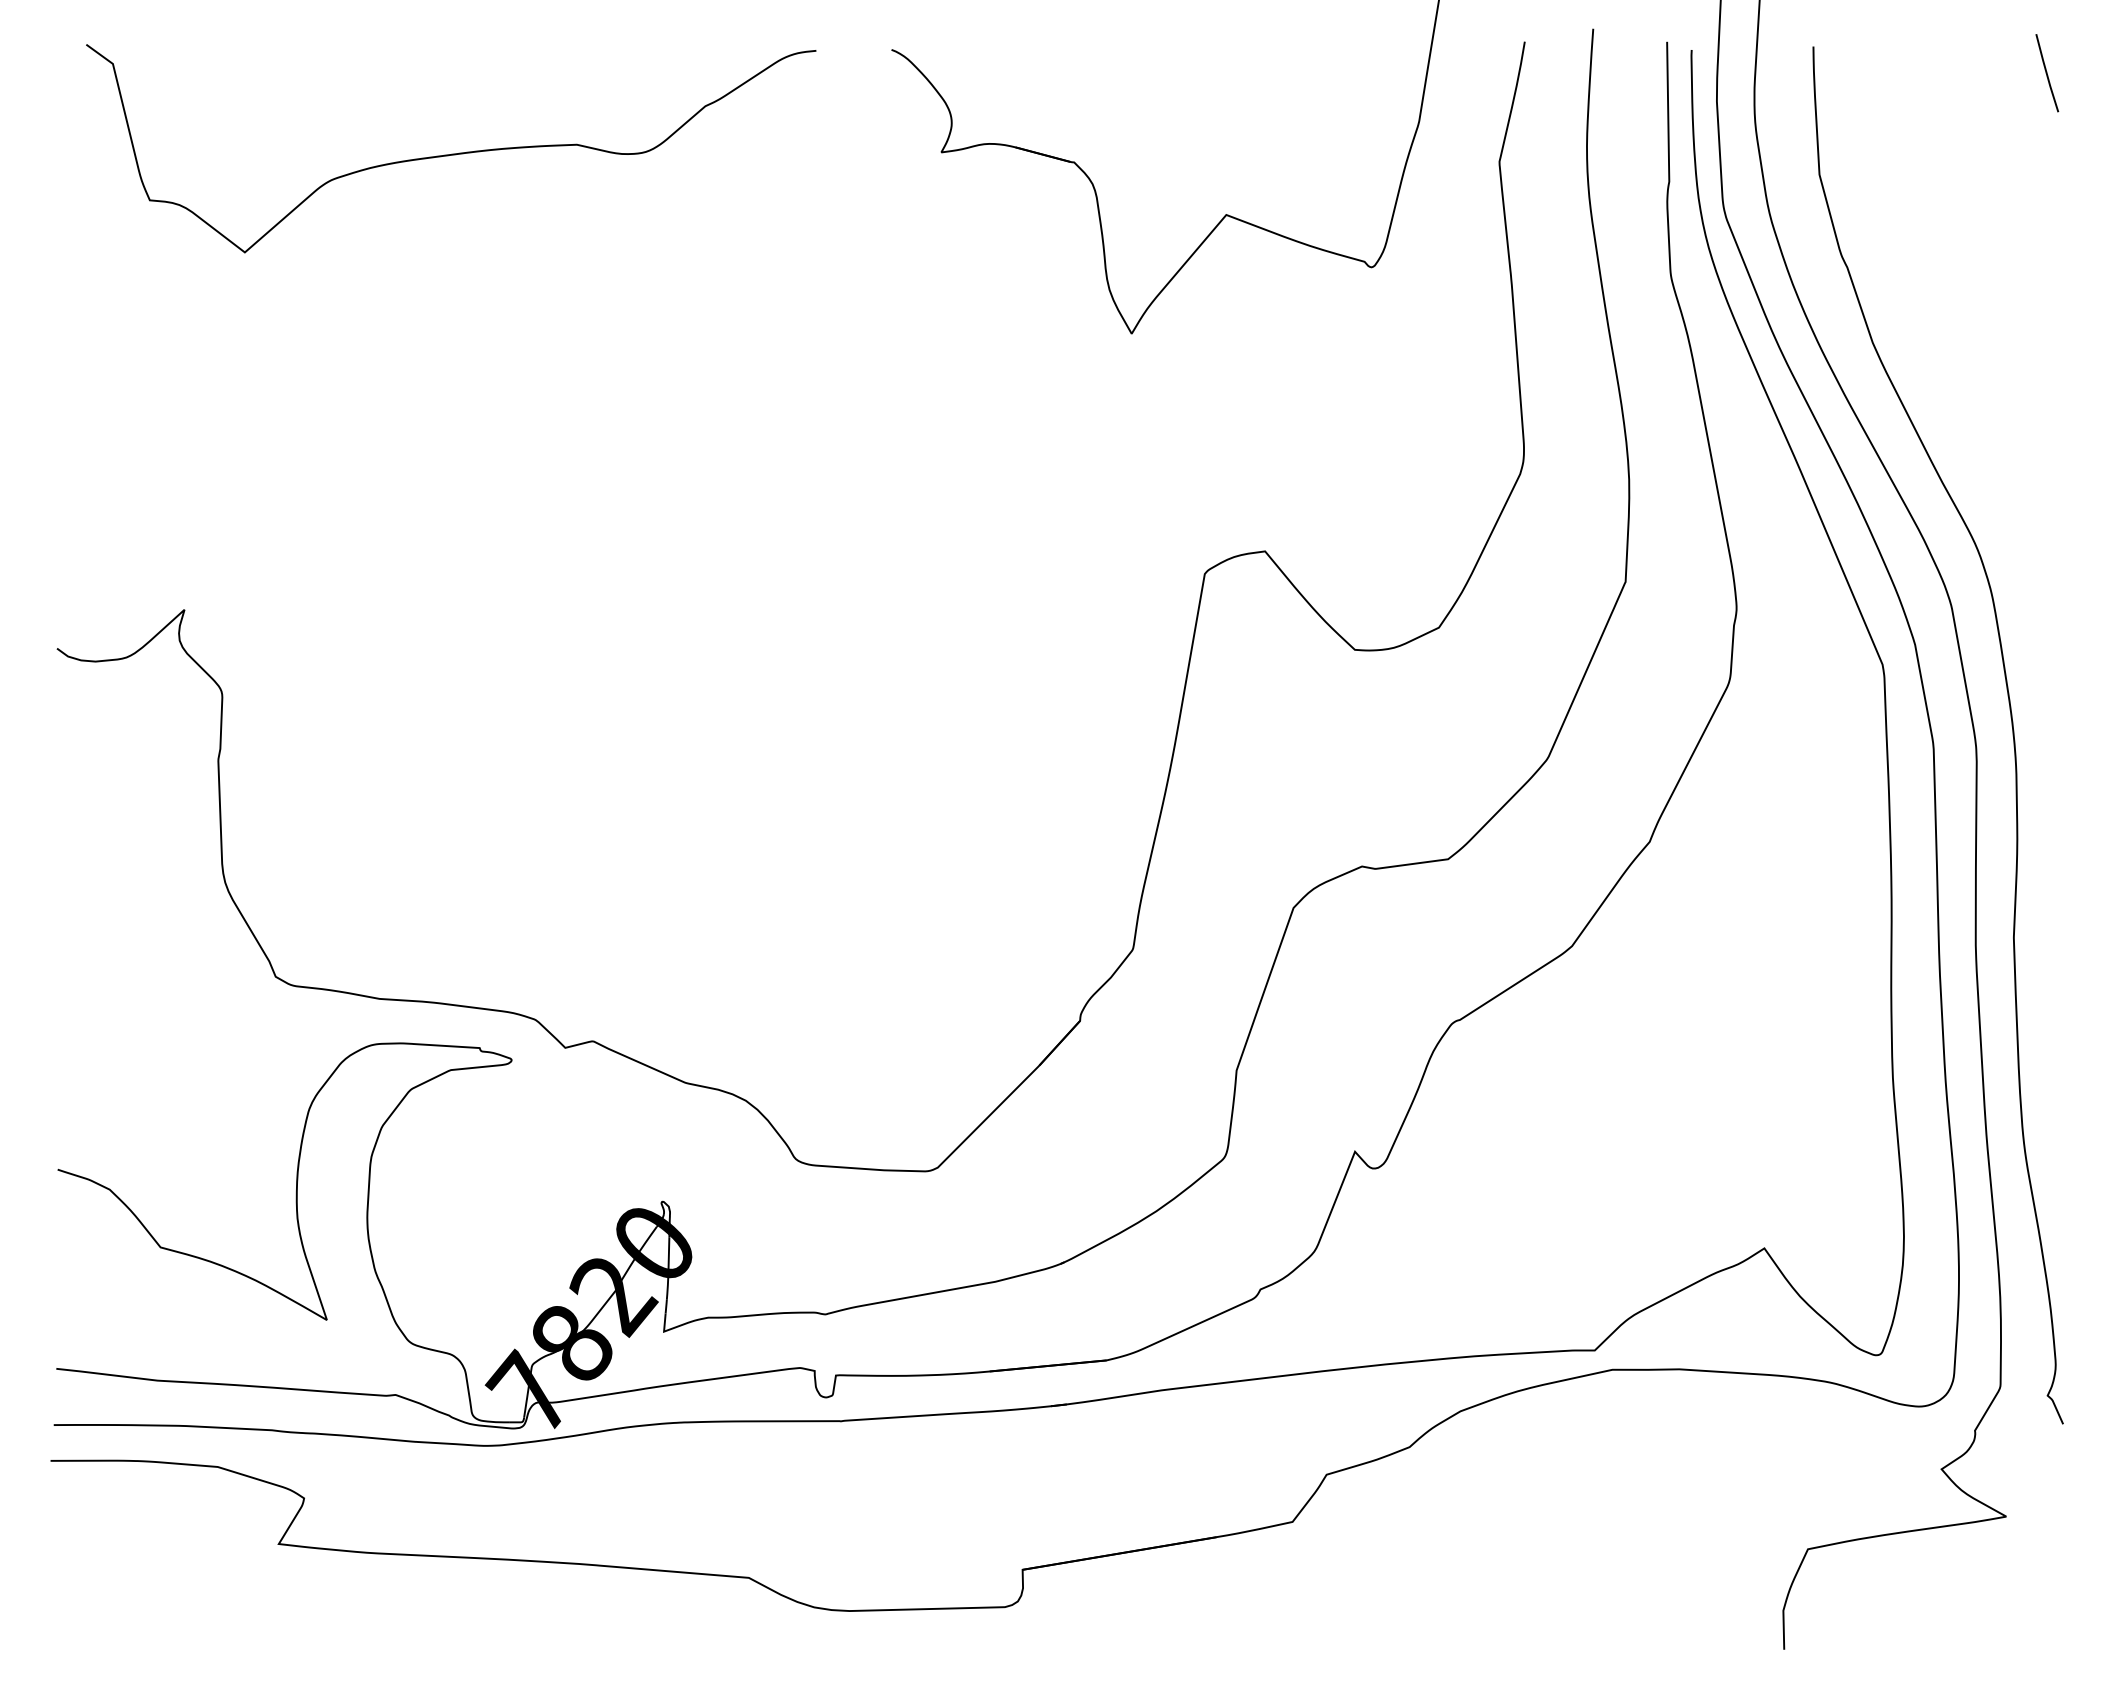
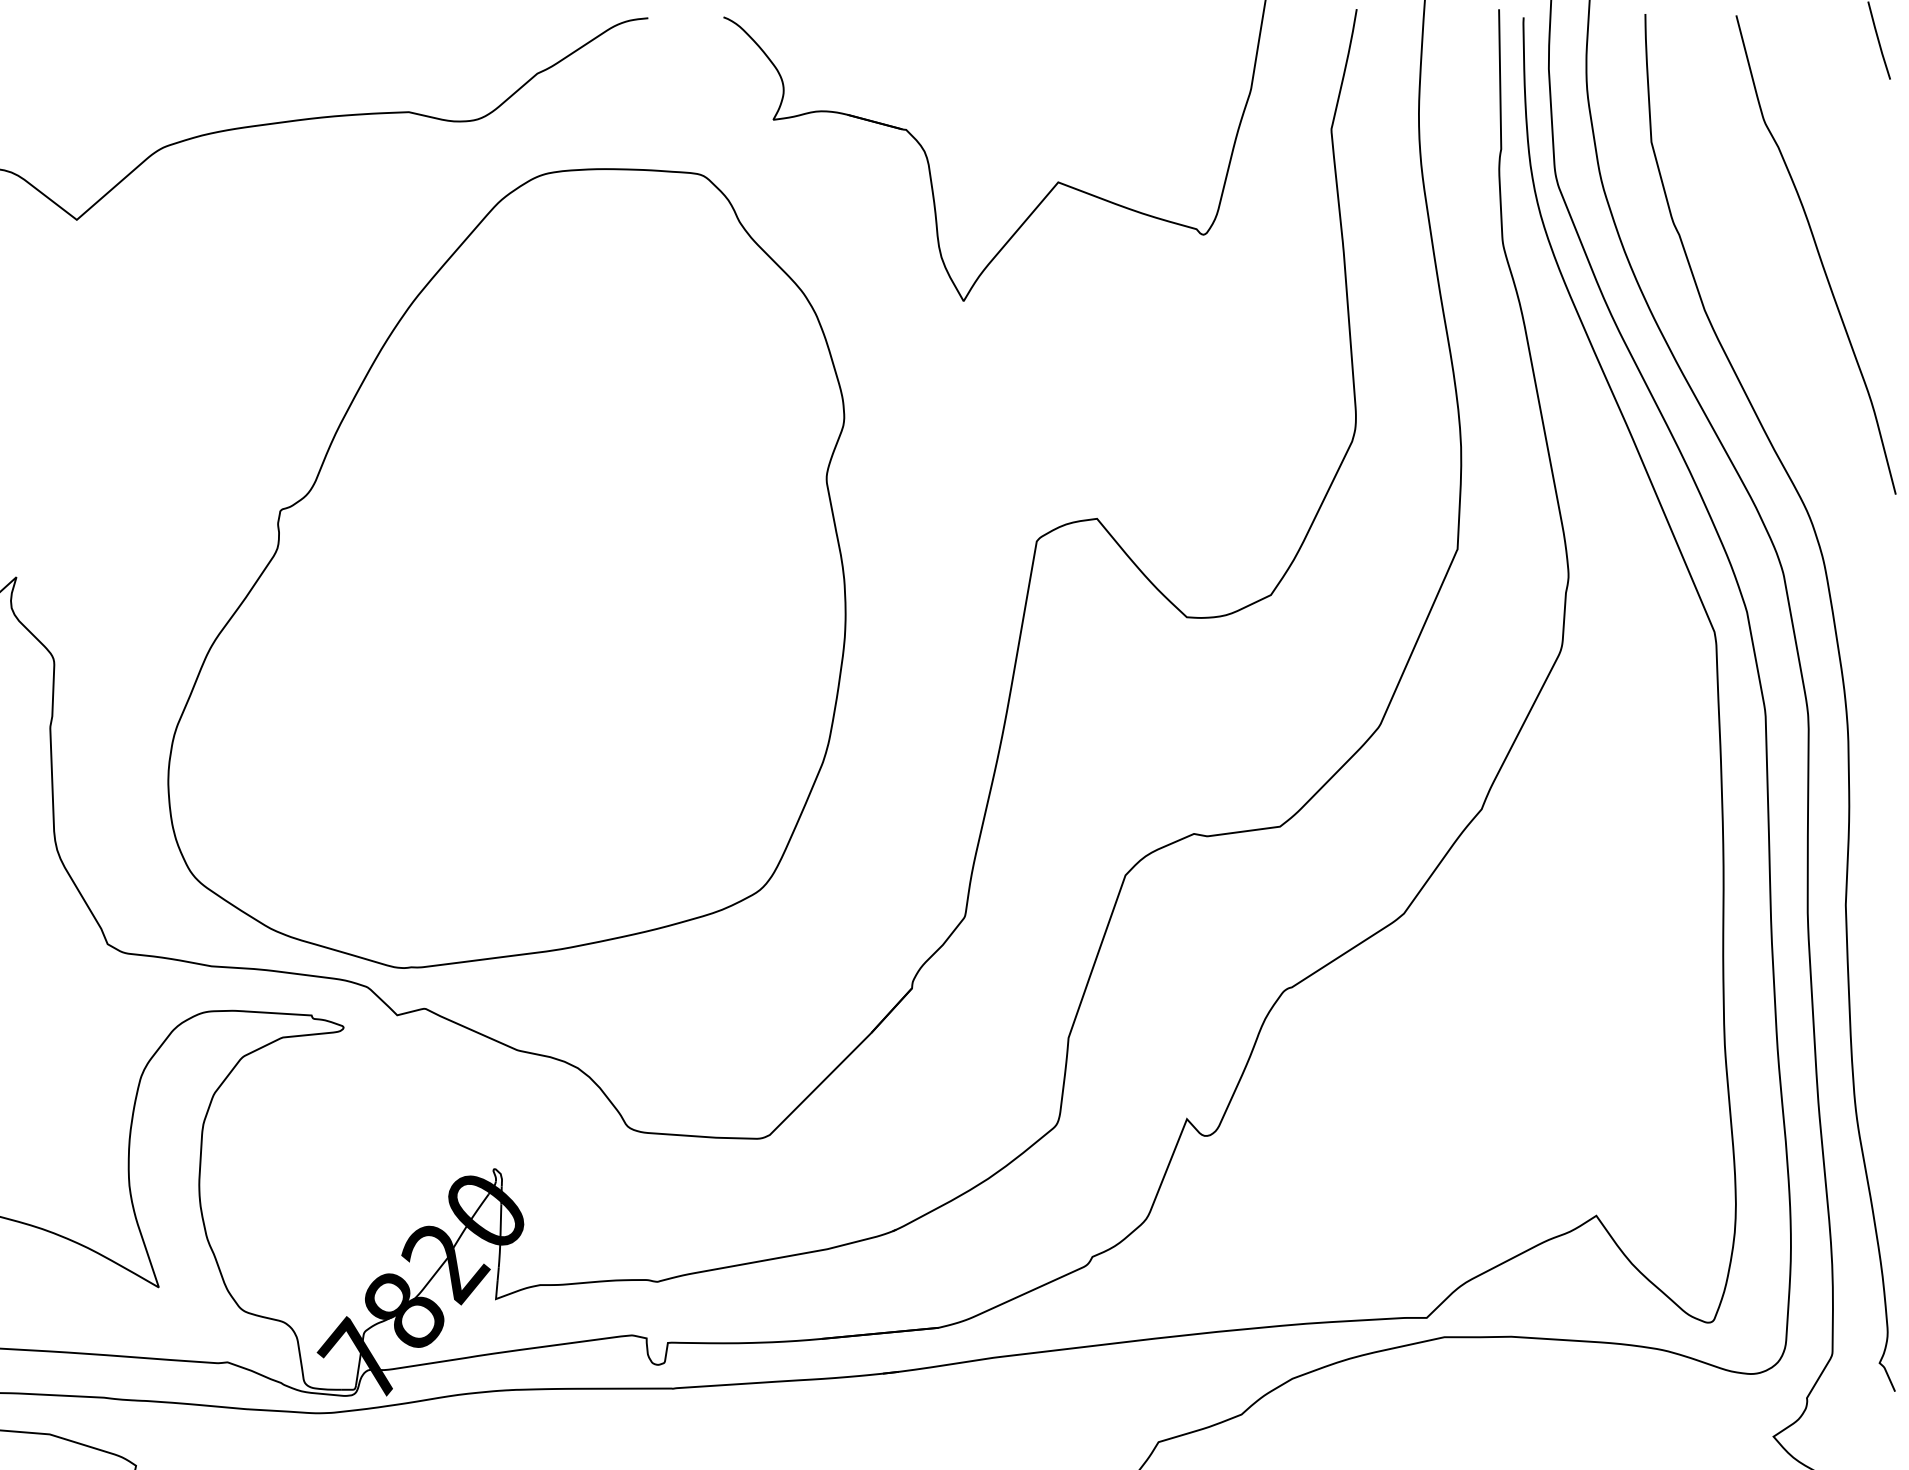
curve: (1985, 285) -> (1817, 252), added
part: (674, 600) -> (506, 567), added

